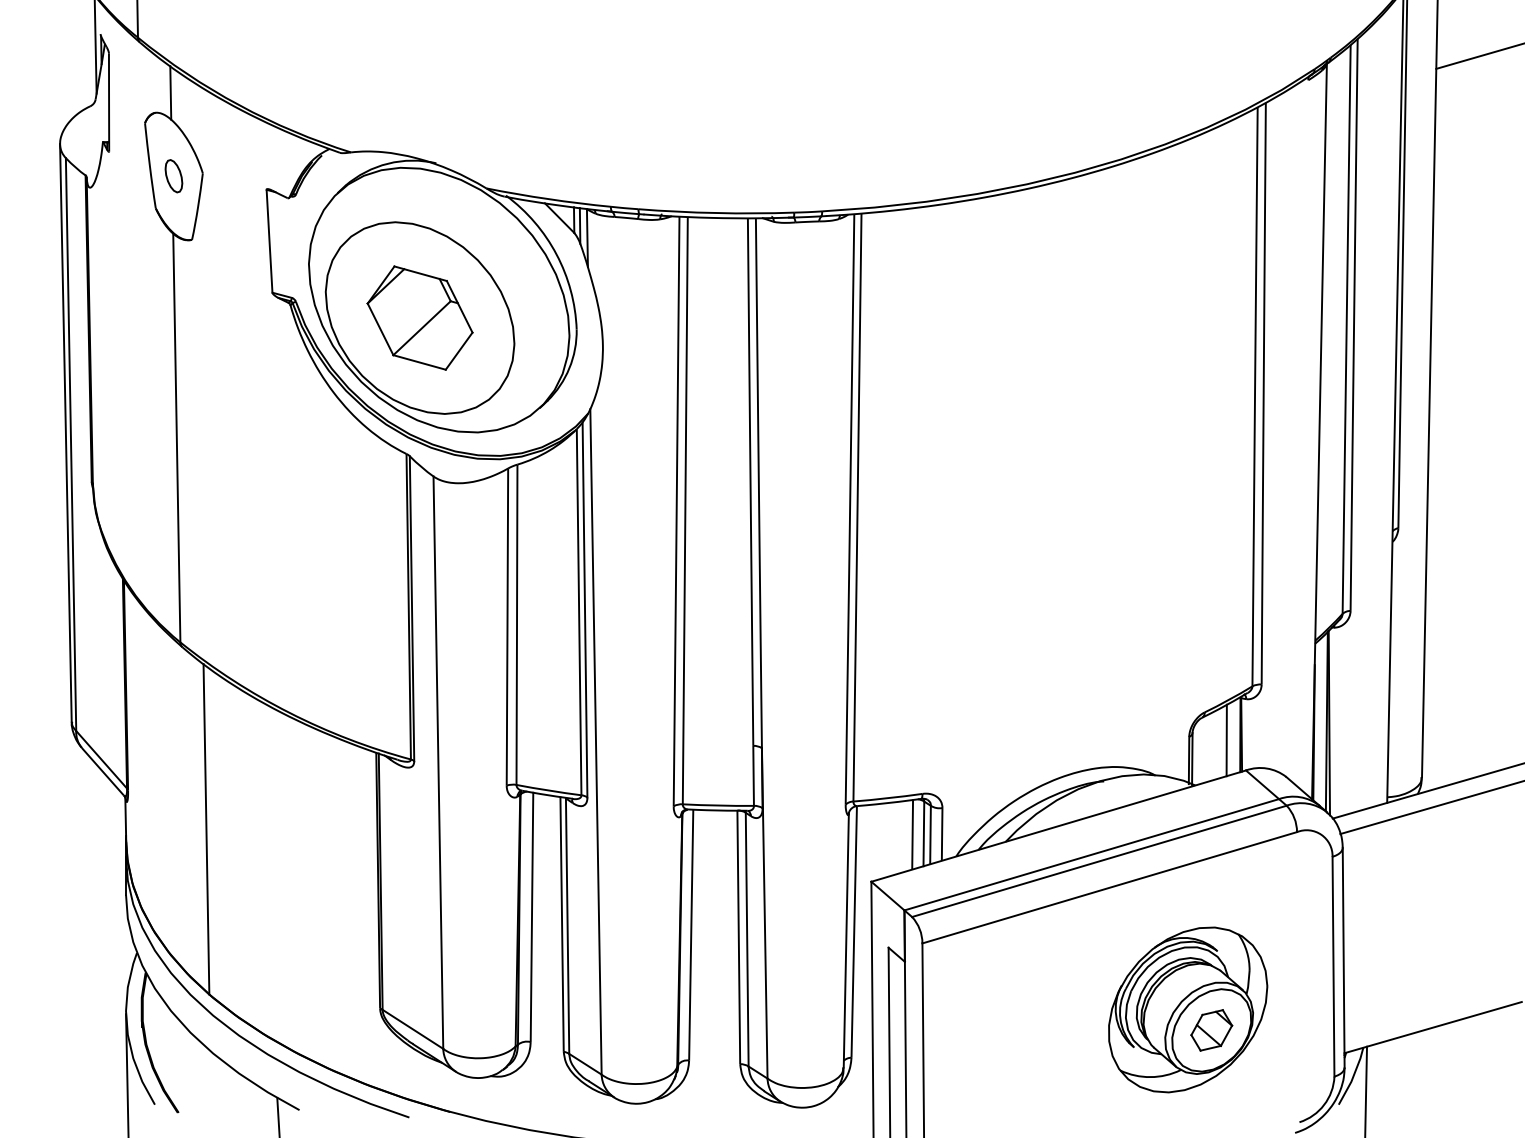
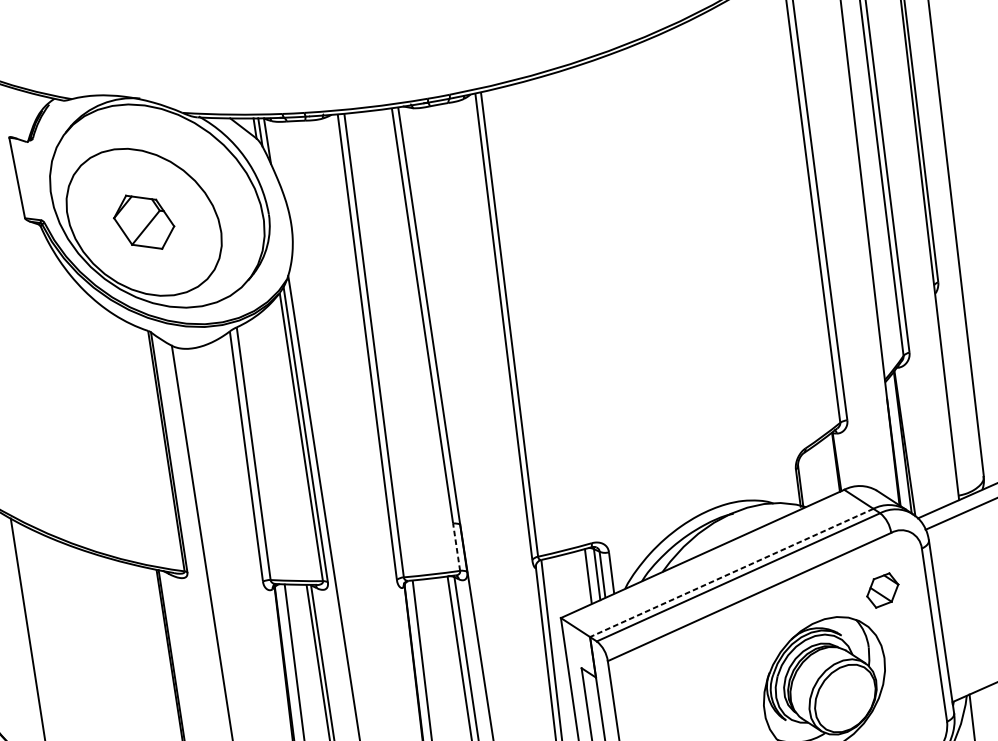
part: (419, 317) -> (143, 221), size x0.7
line: (1226, 740) -> (825, 468), removed
line: (753, 776) -> (456, 547), solid -> dashed
line: (1091, 854) -> (731, 572), solid -> dashed
part: (1211, 1030) -> (882, 590), moved

